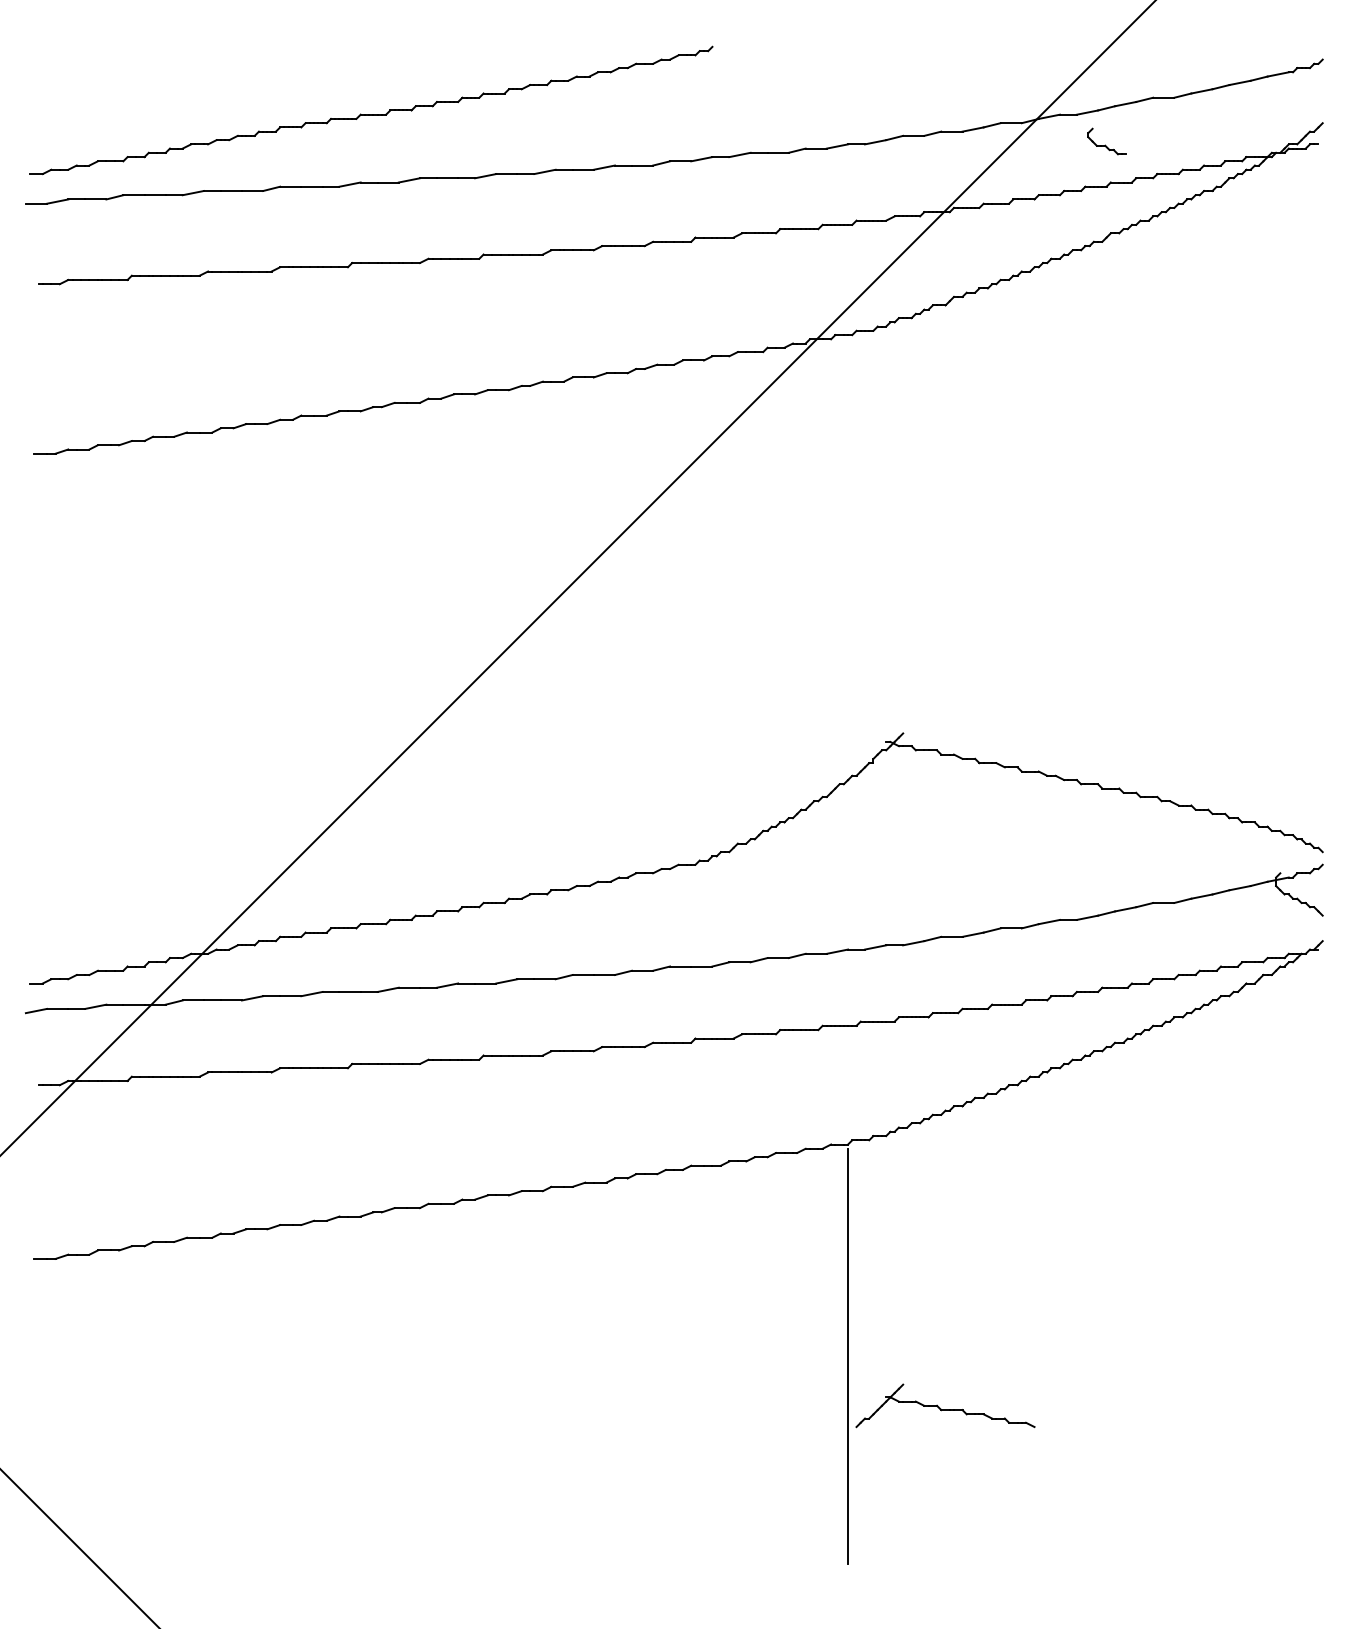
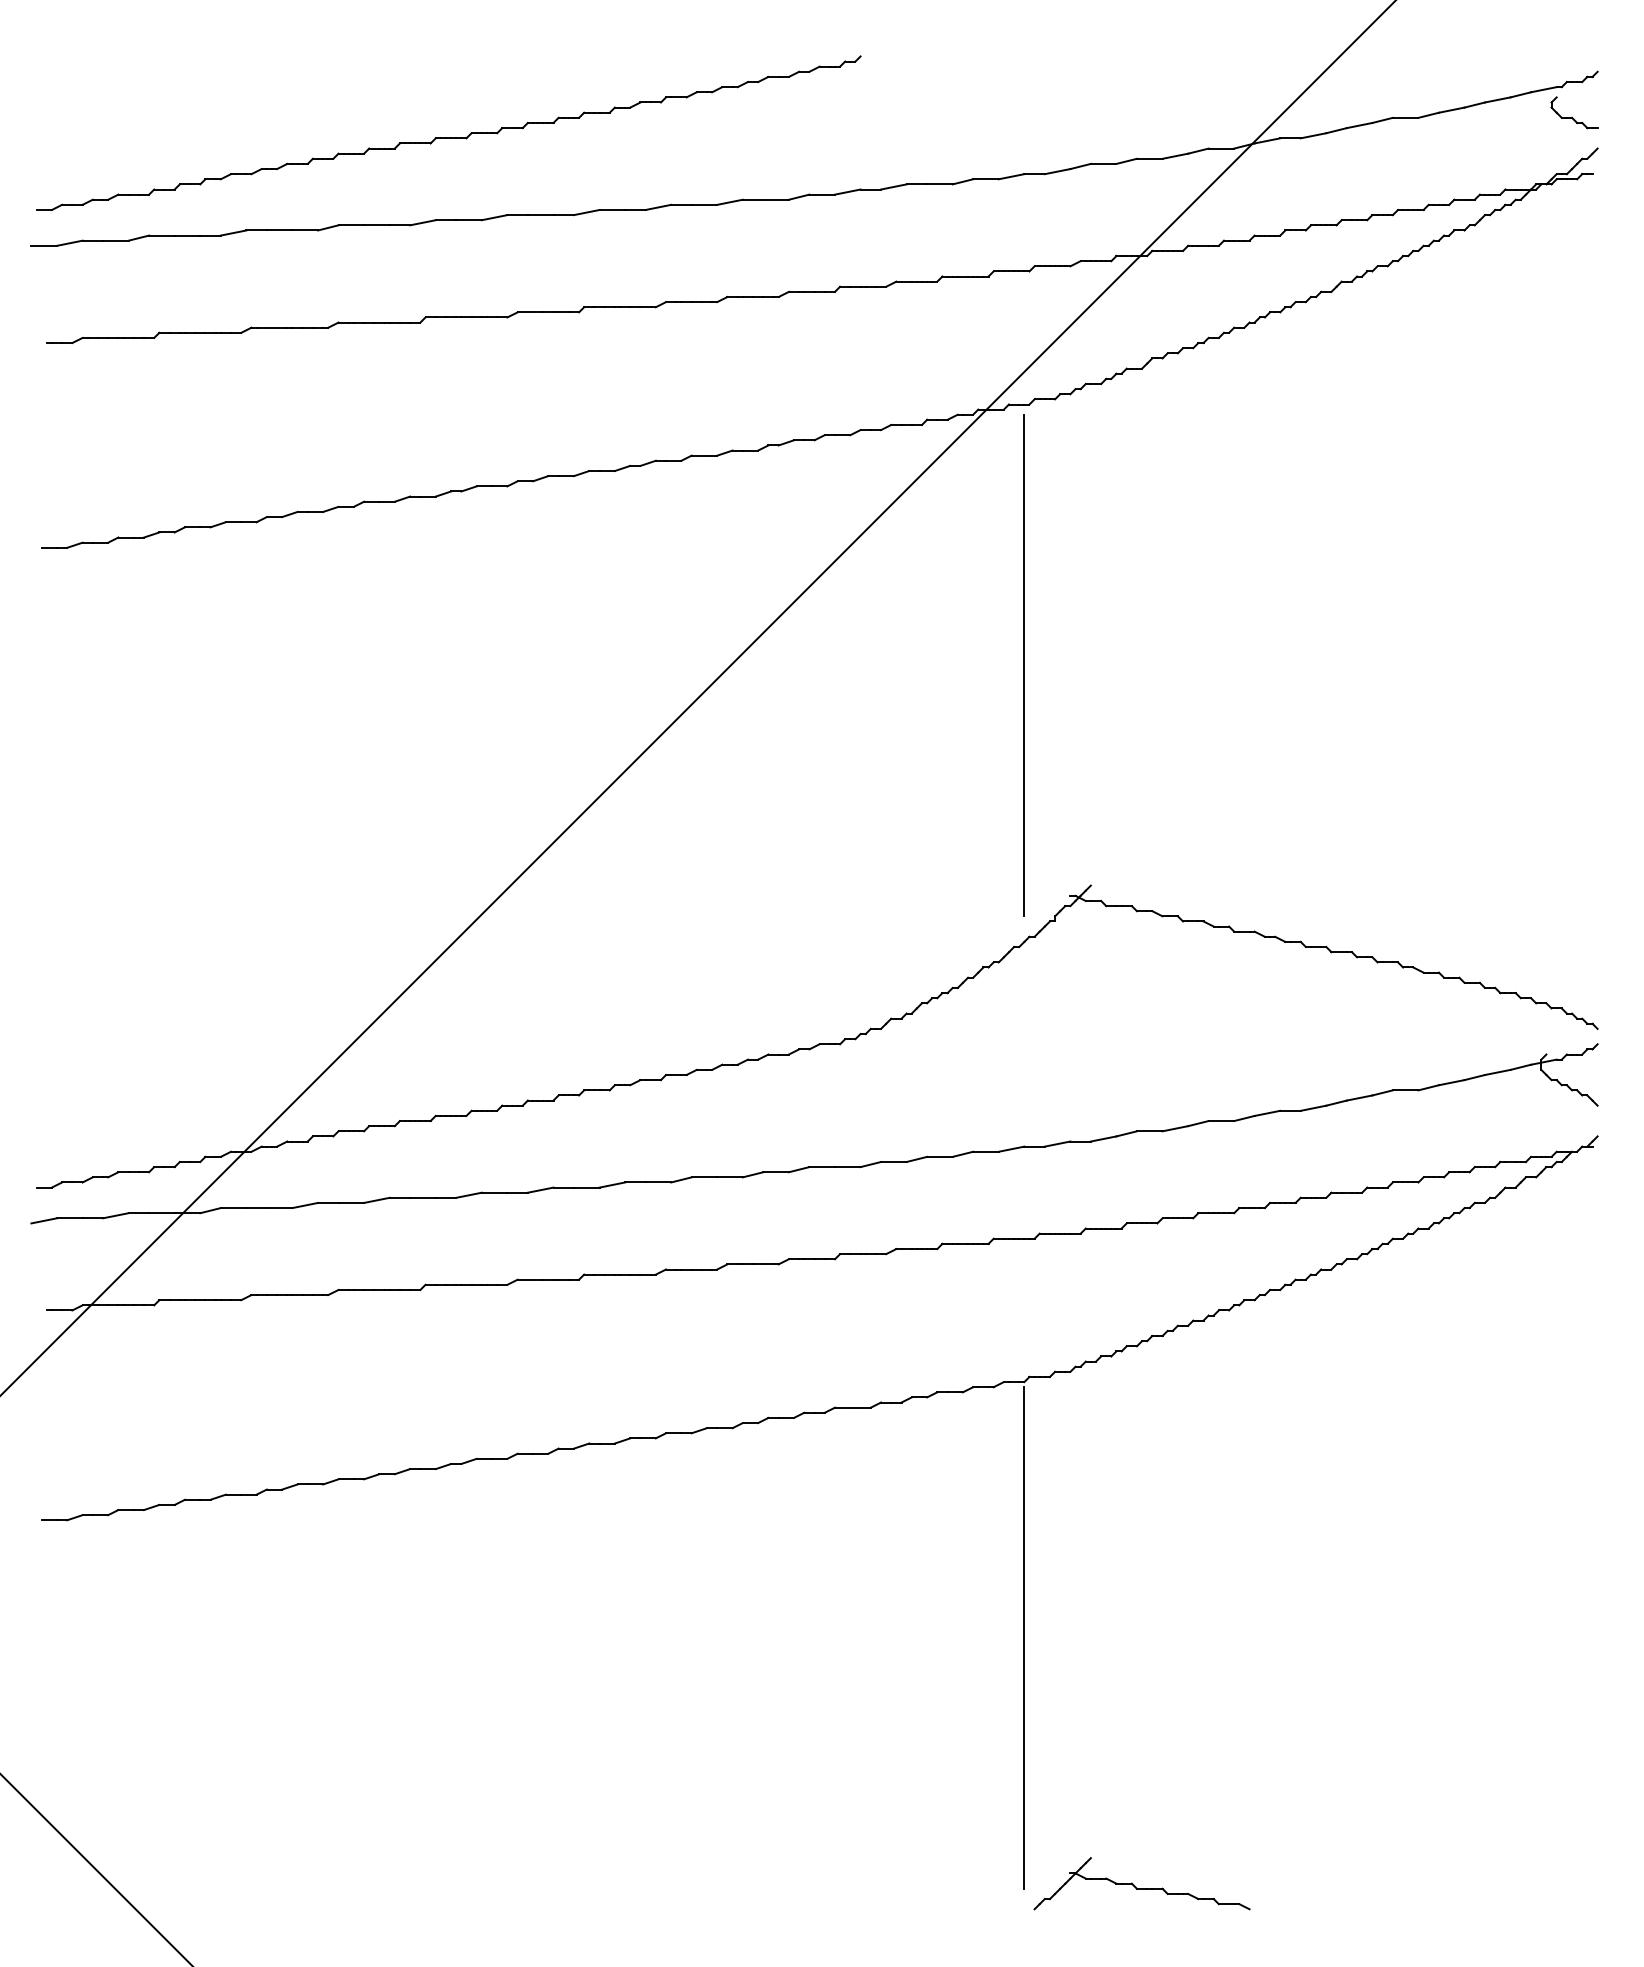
part: (1107, 141) -> (1574, 112), moved
line: (848, 551) -> (1024, 665), added
part: (945, 1405) -> (1141, 1883), moved

